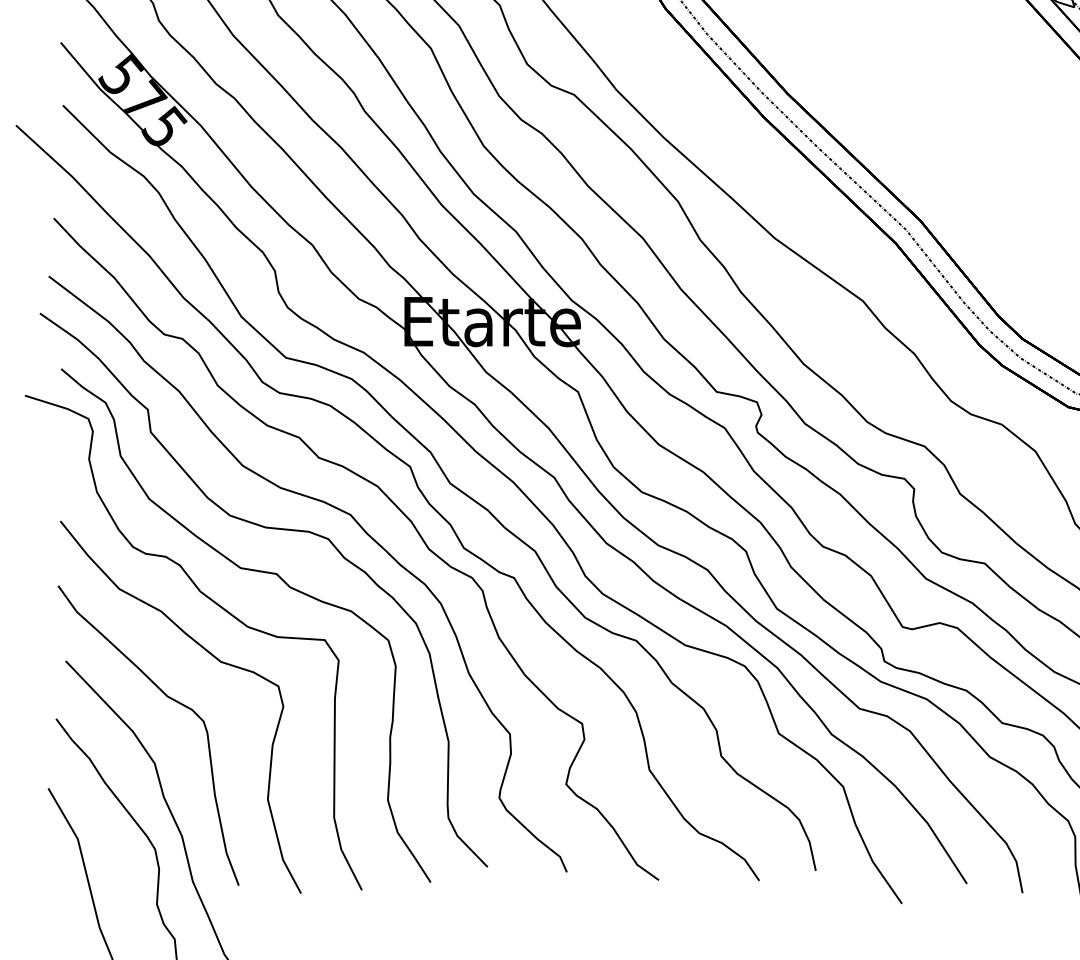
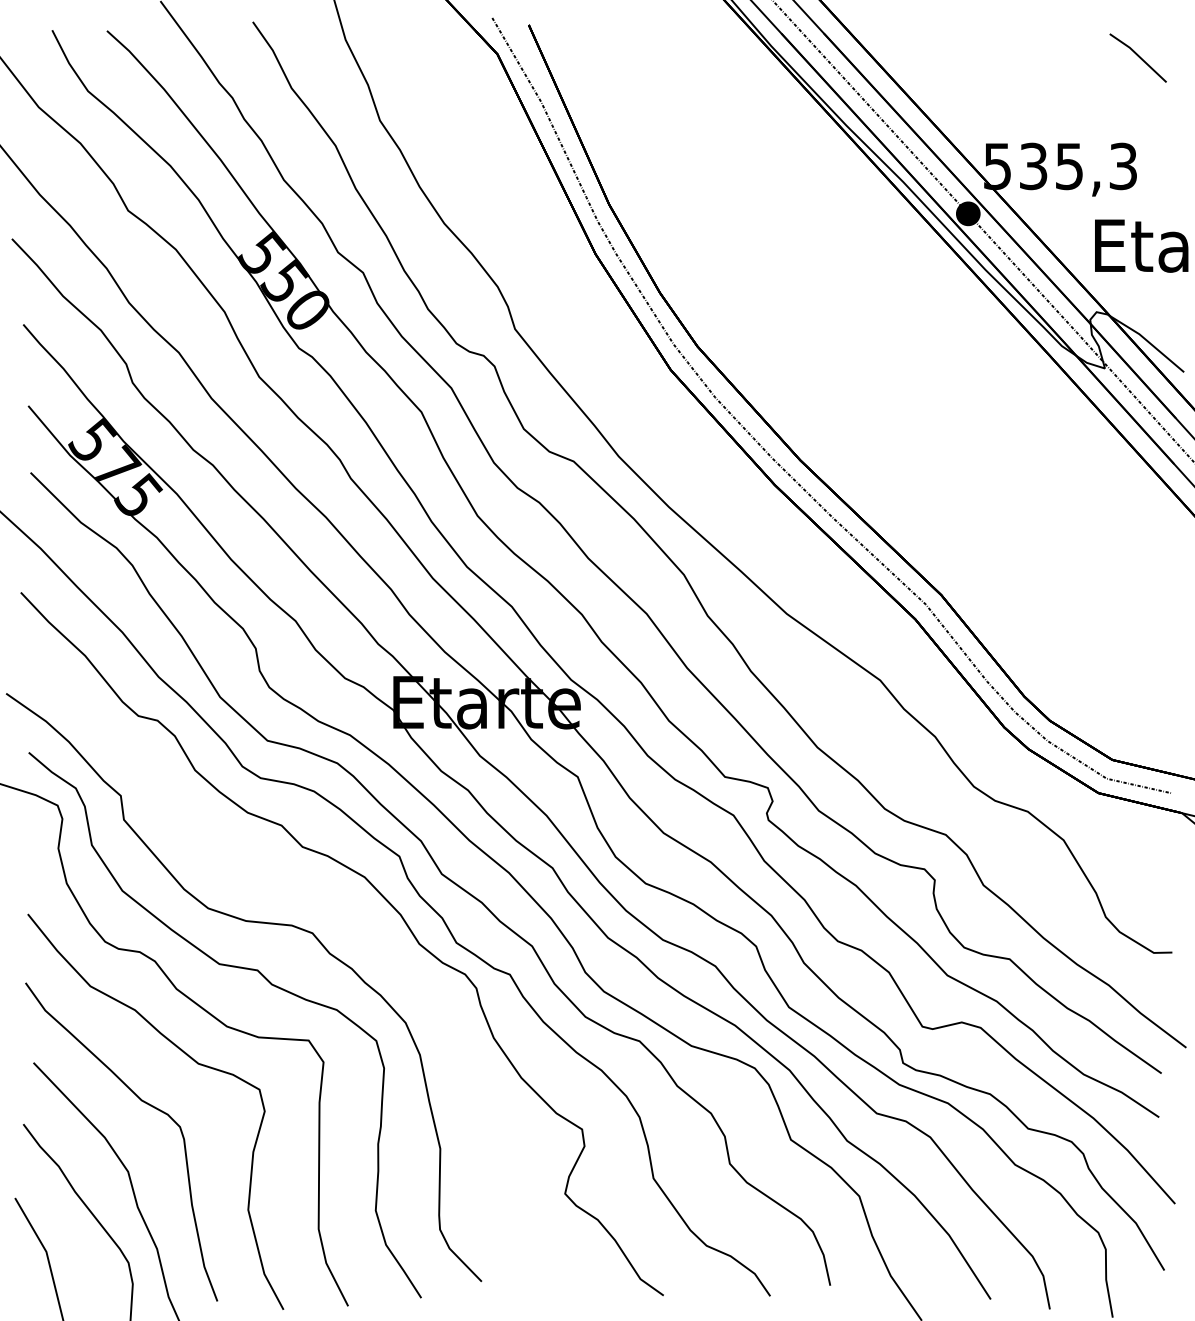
curve: (361, 528) -> (347, 922), removed

